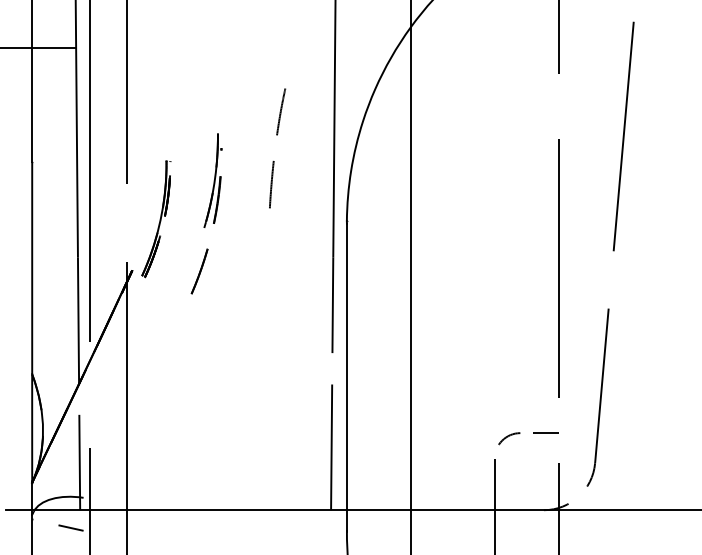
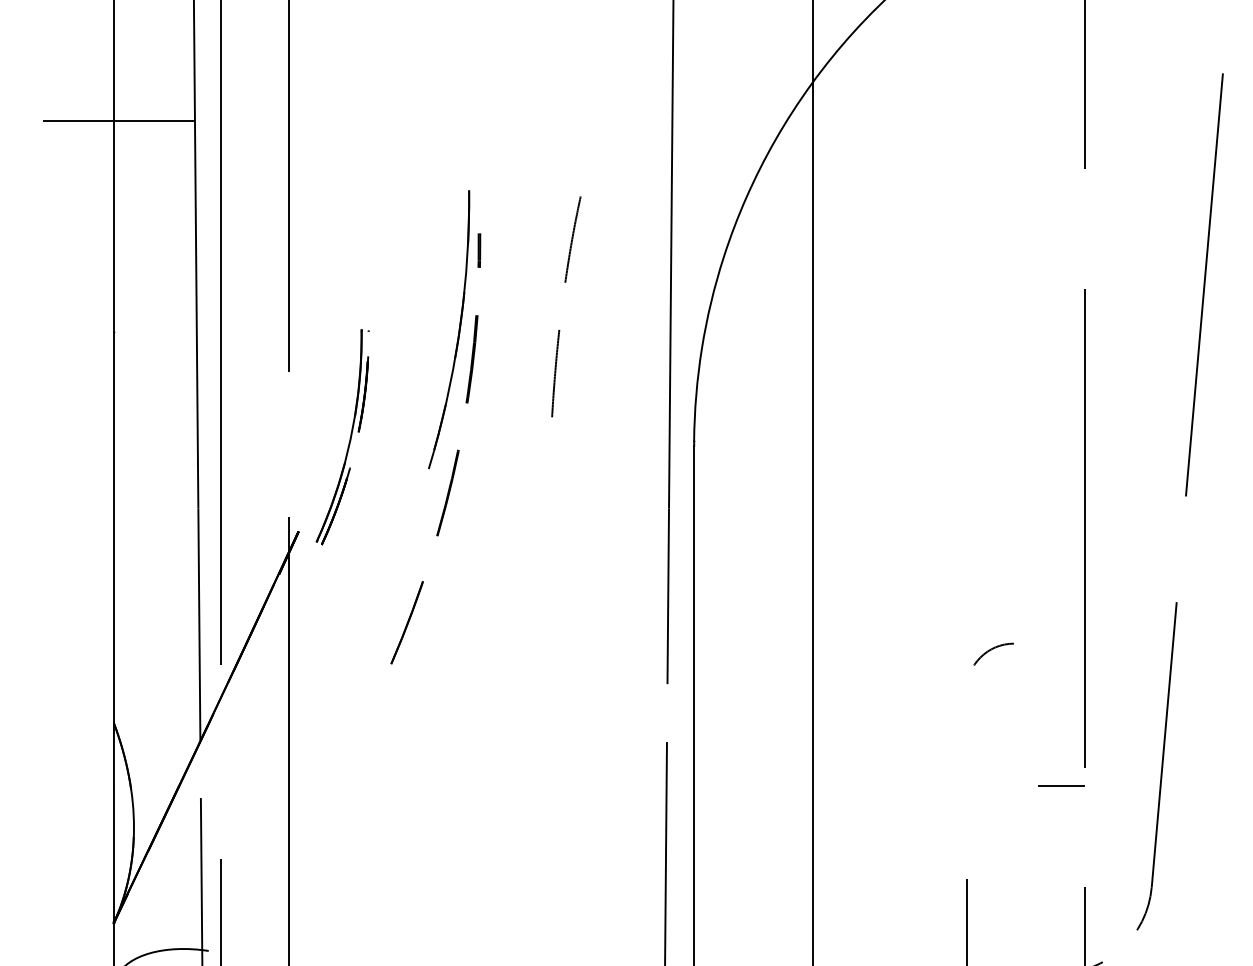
part: (206, 213) -> (435, 426), size x1.6
line: (545, 432) -> (1060, 784), moved
arc: (508, 437) -> (992, 651), moved

